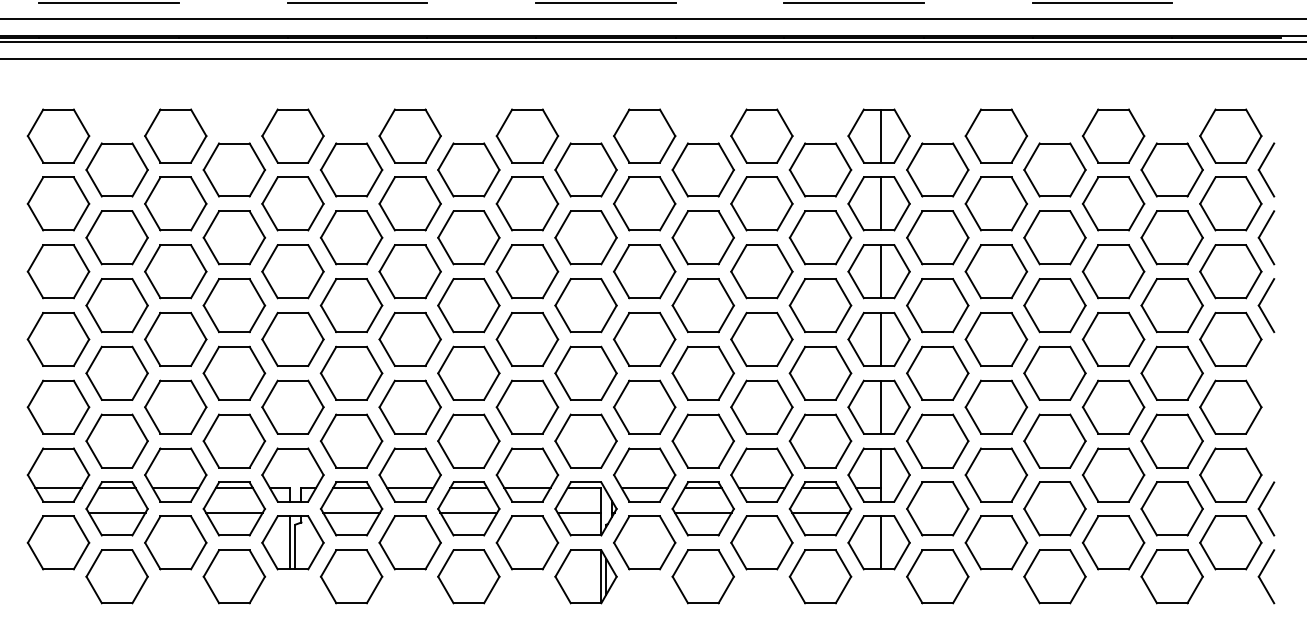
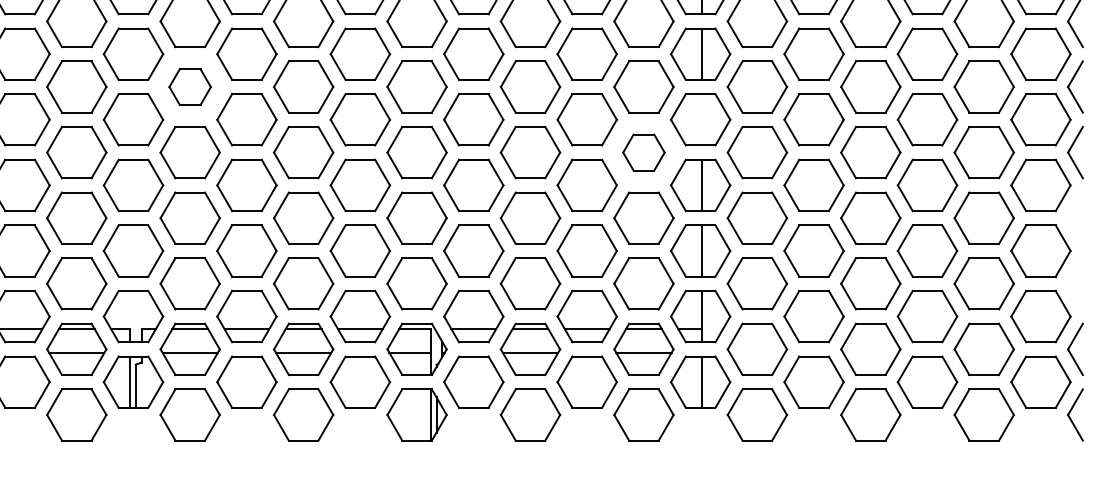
part: (351, 237) -> (190, 86), size x0.7
line: (881, 271) -> (702, 119), removed
part: (820, 305) -> (643, 152), size x0.7

